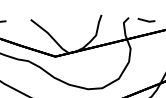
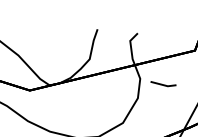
line: (146, 20) -> (163, 84), moved

